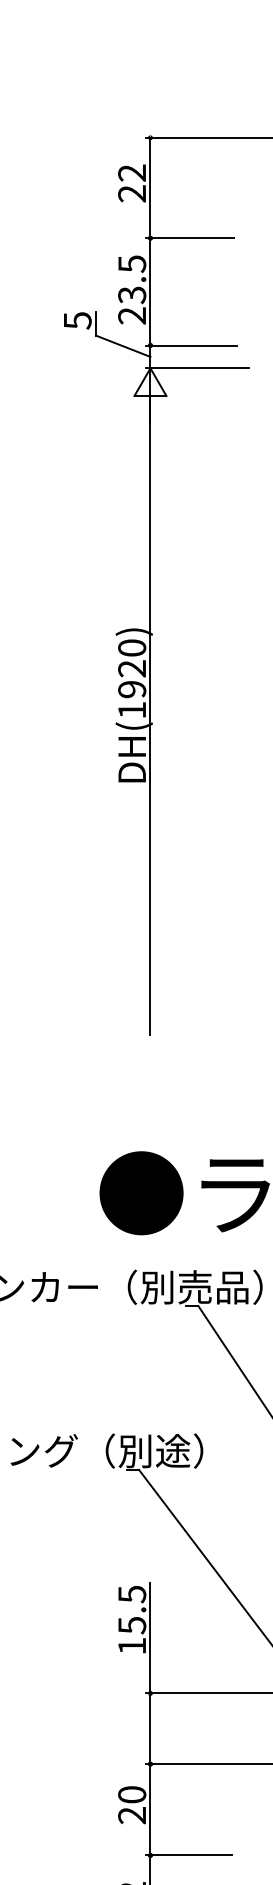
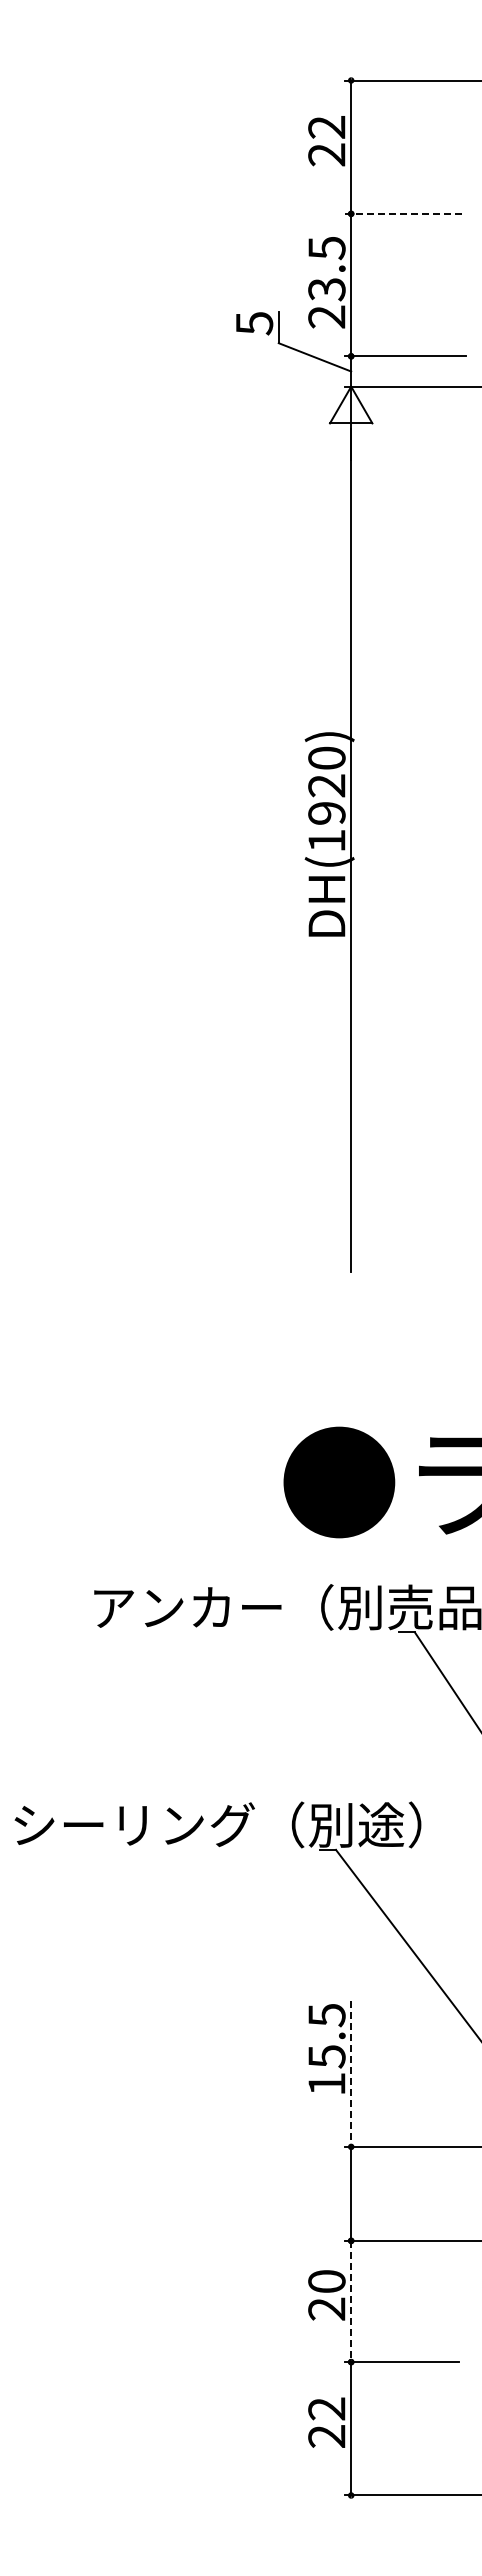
line: (189, 237) -> (403, 213), solid -> dashed
line: (150, 1638) -> (351, 2074), solid -> dashed
line: (150, 1809) -> (351, 2301), solid -> dashed

